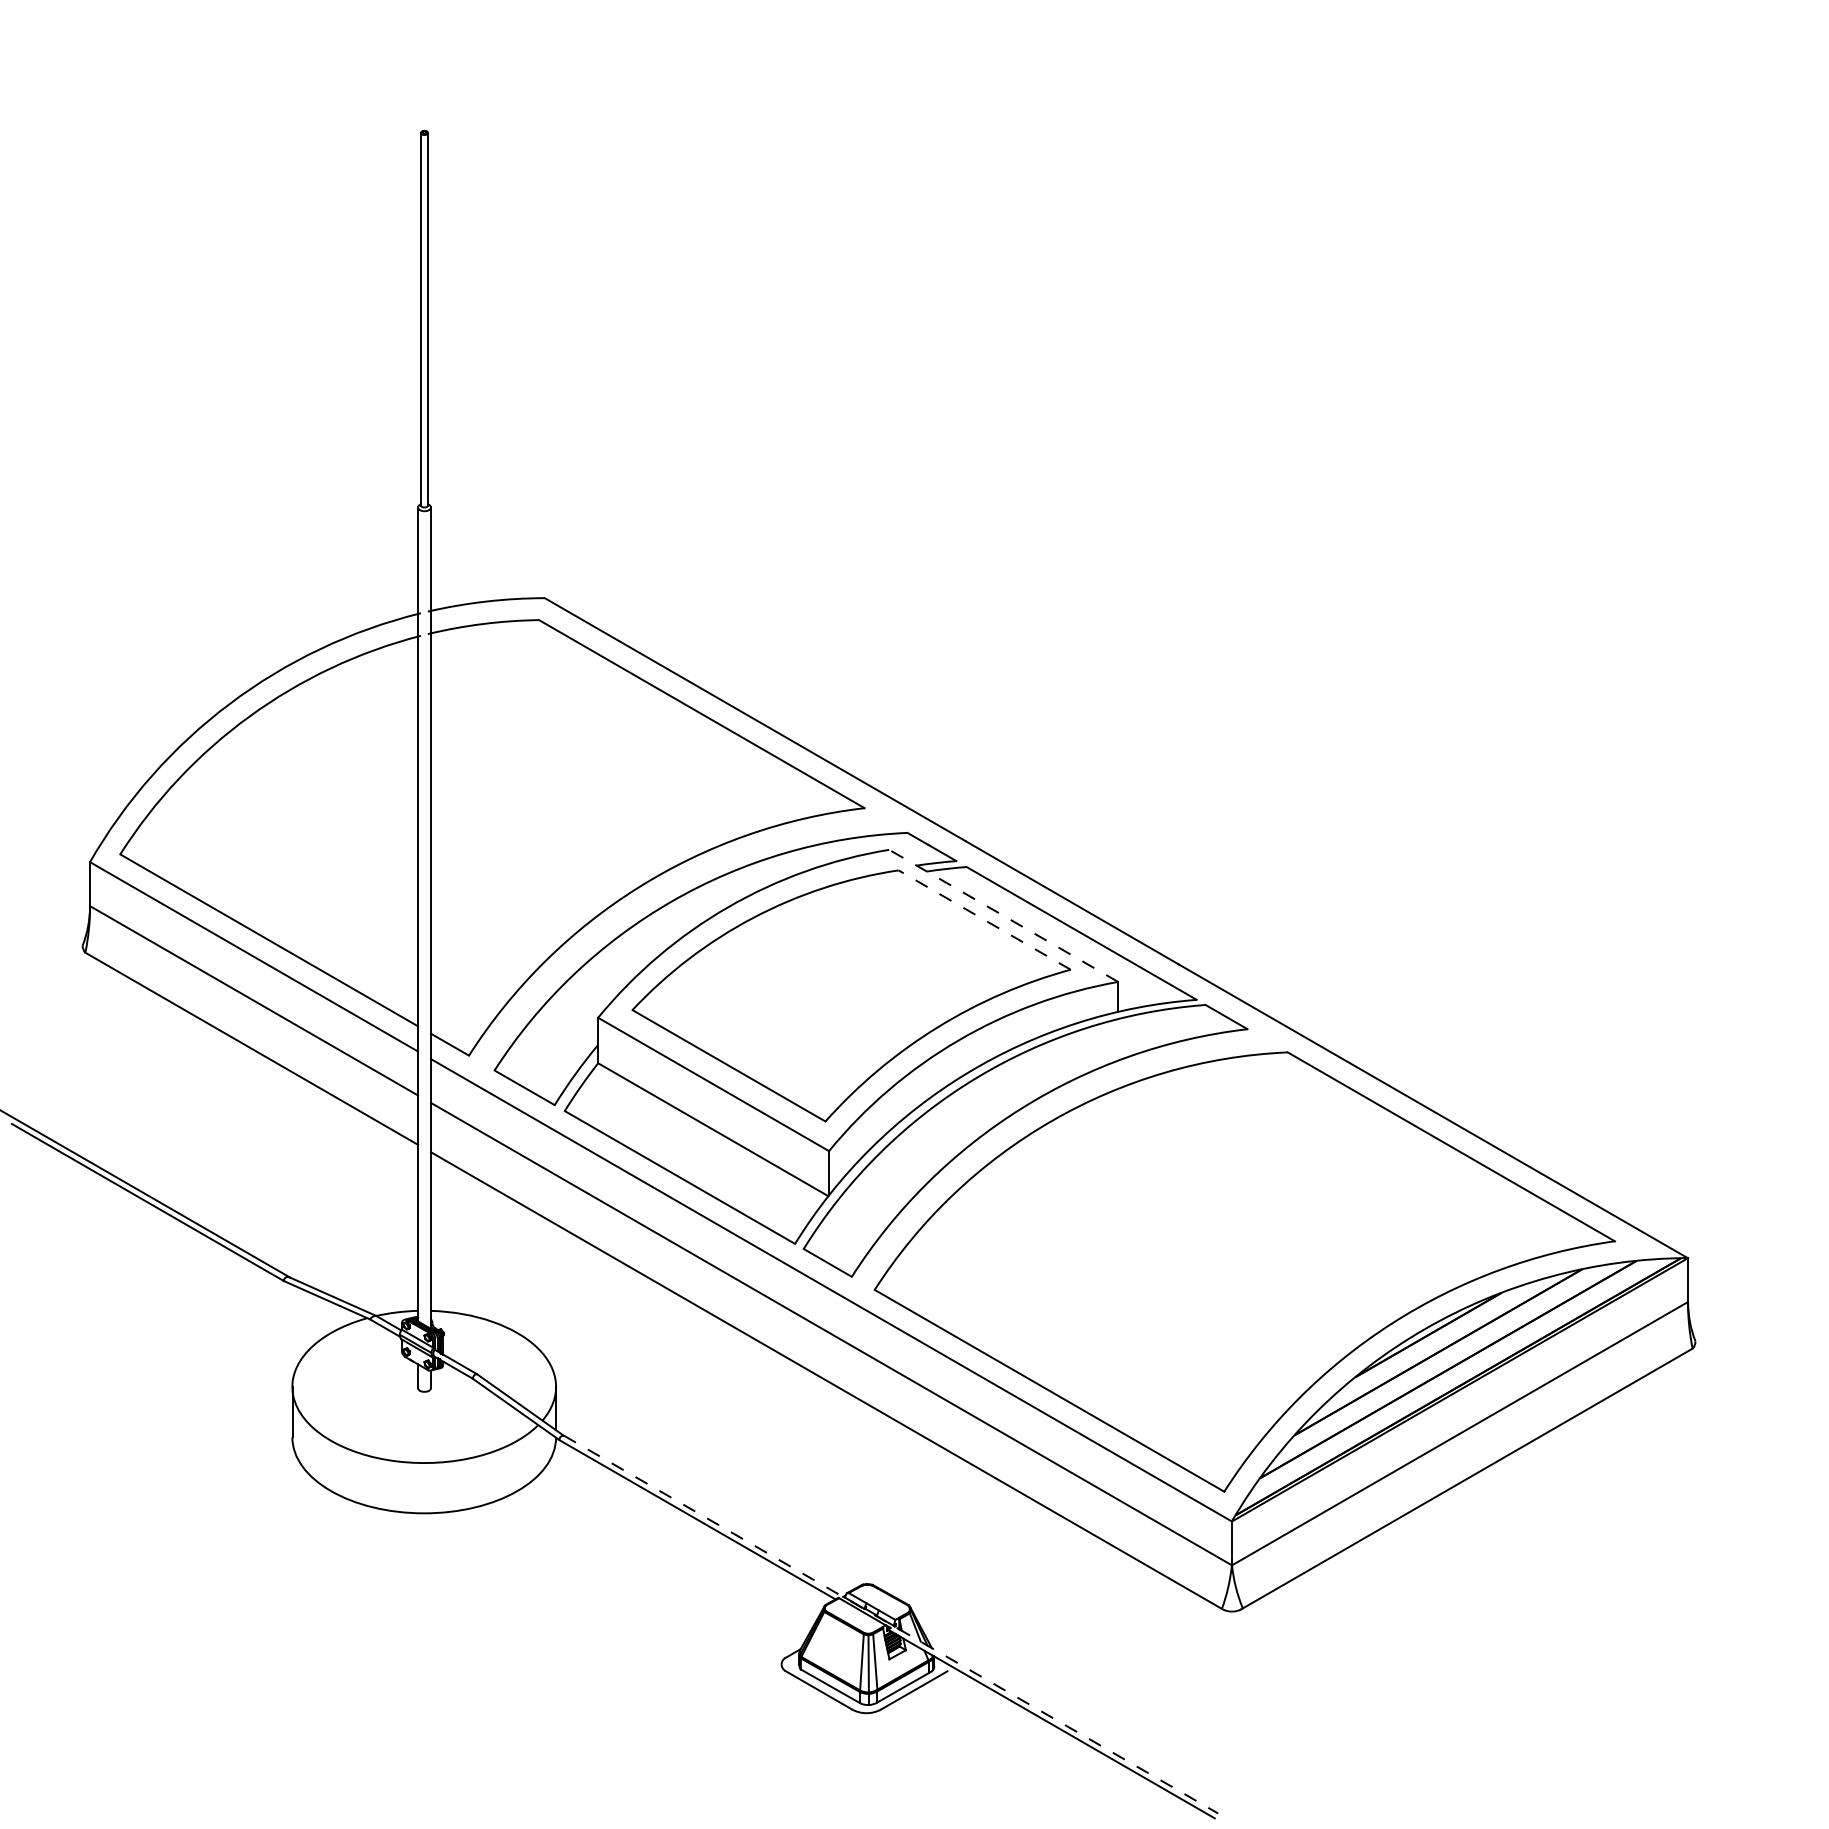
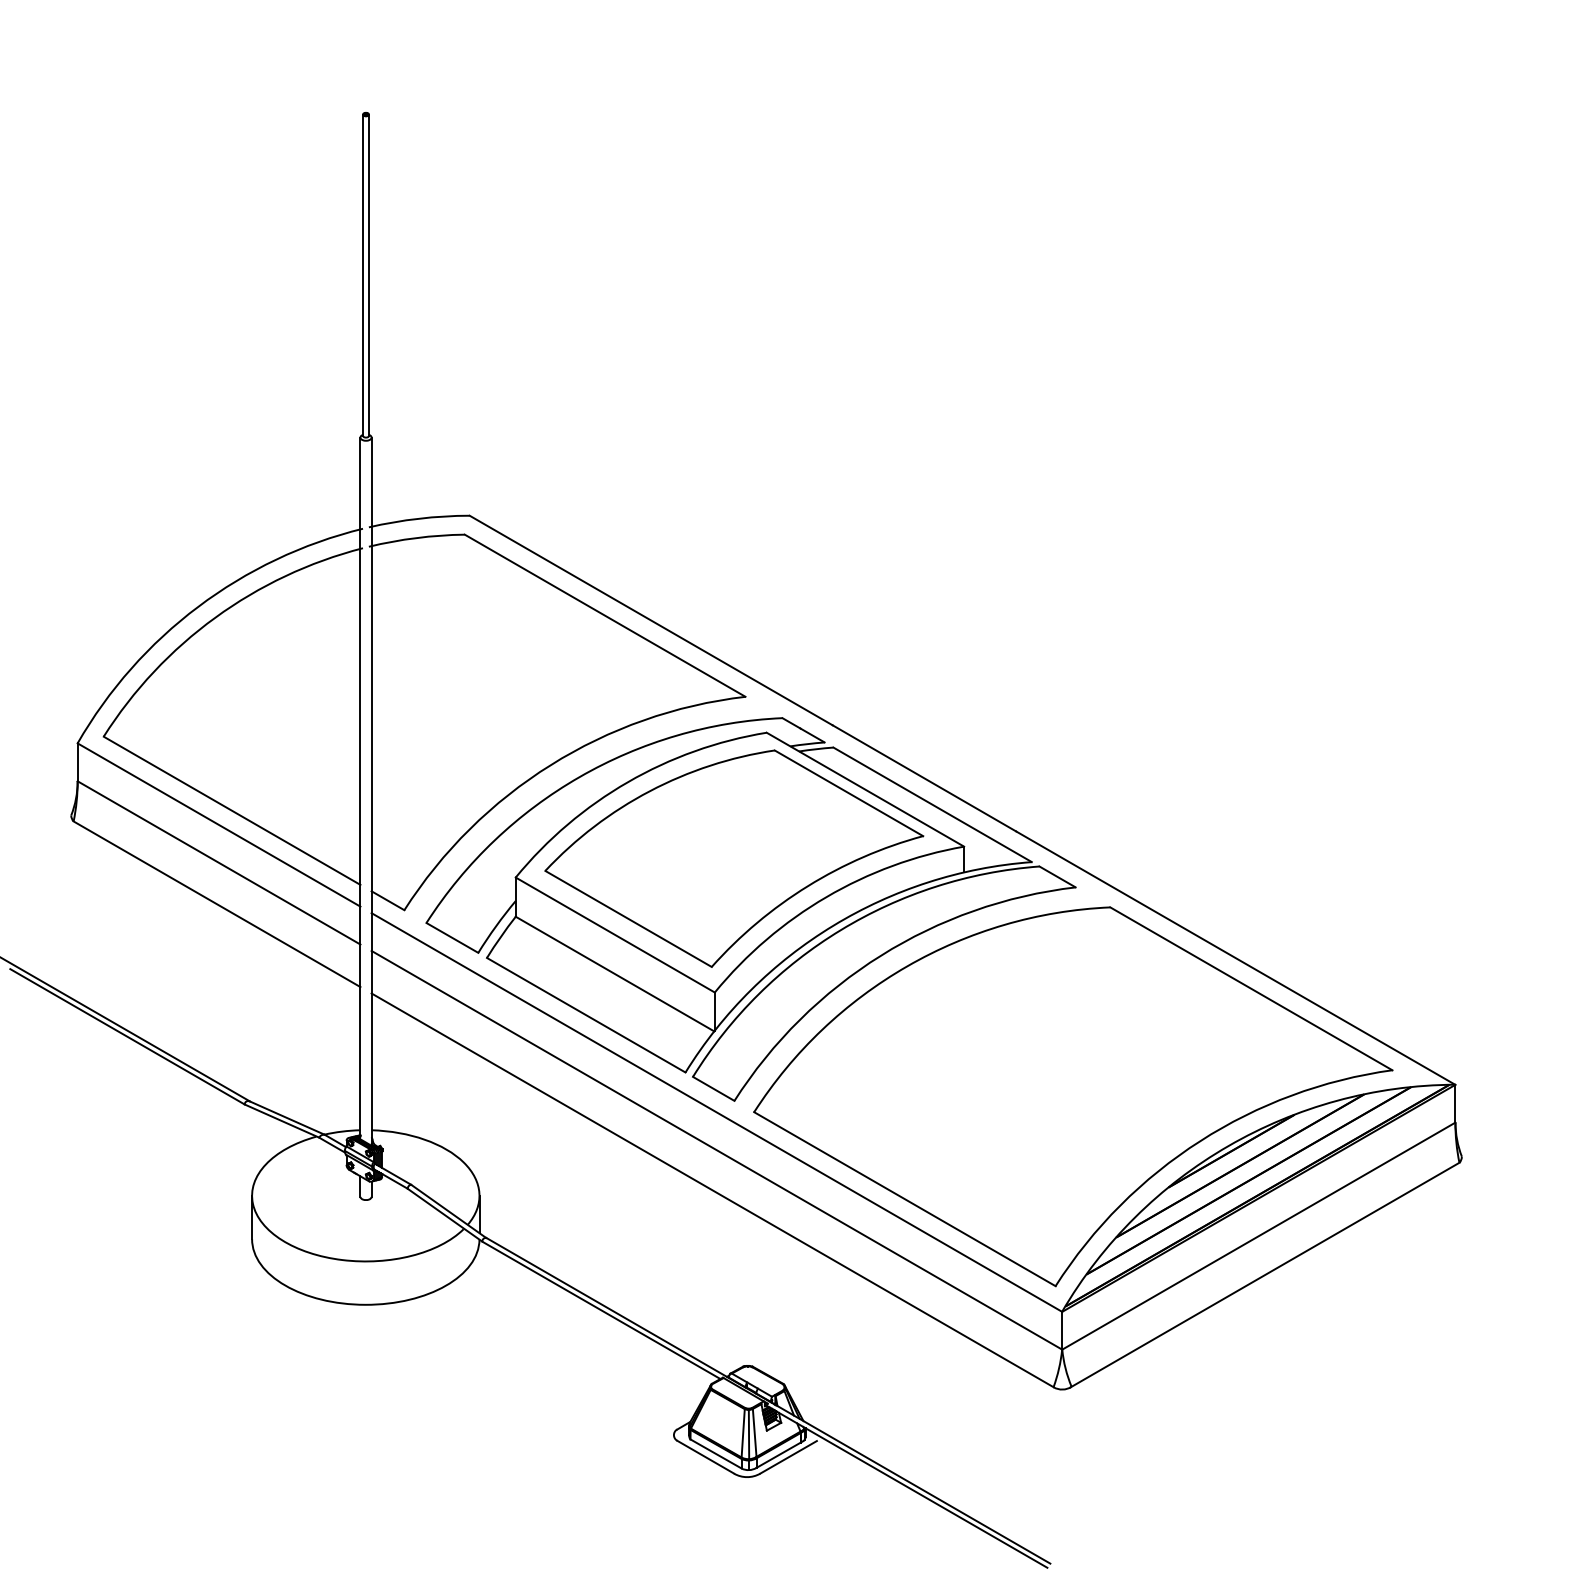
line: (1003, 915) -> (865, 789), dashed -> solid
line: (984, 919) -> (848, 792), dashed -> solid
line: (891, 1624) -> (768, 1400), dashed -> solid

